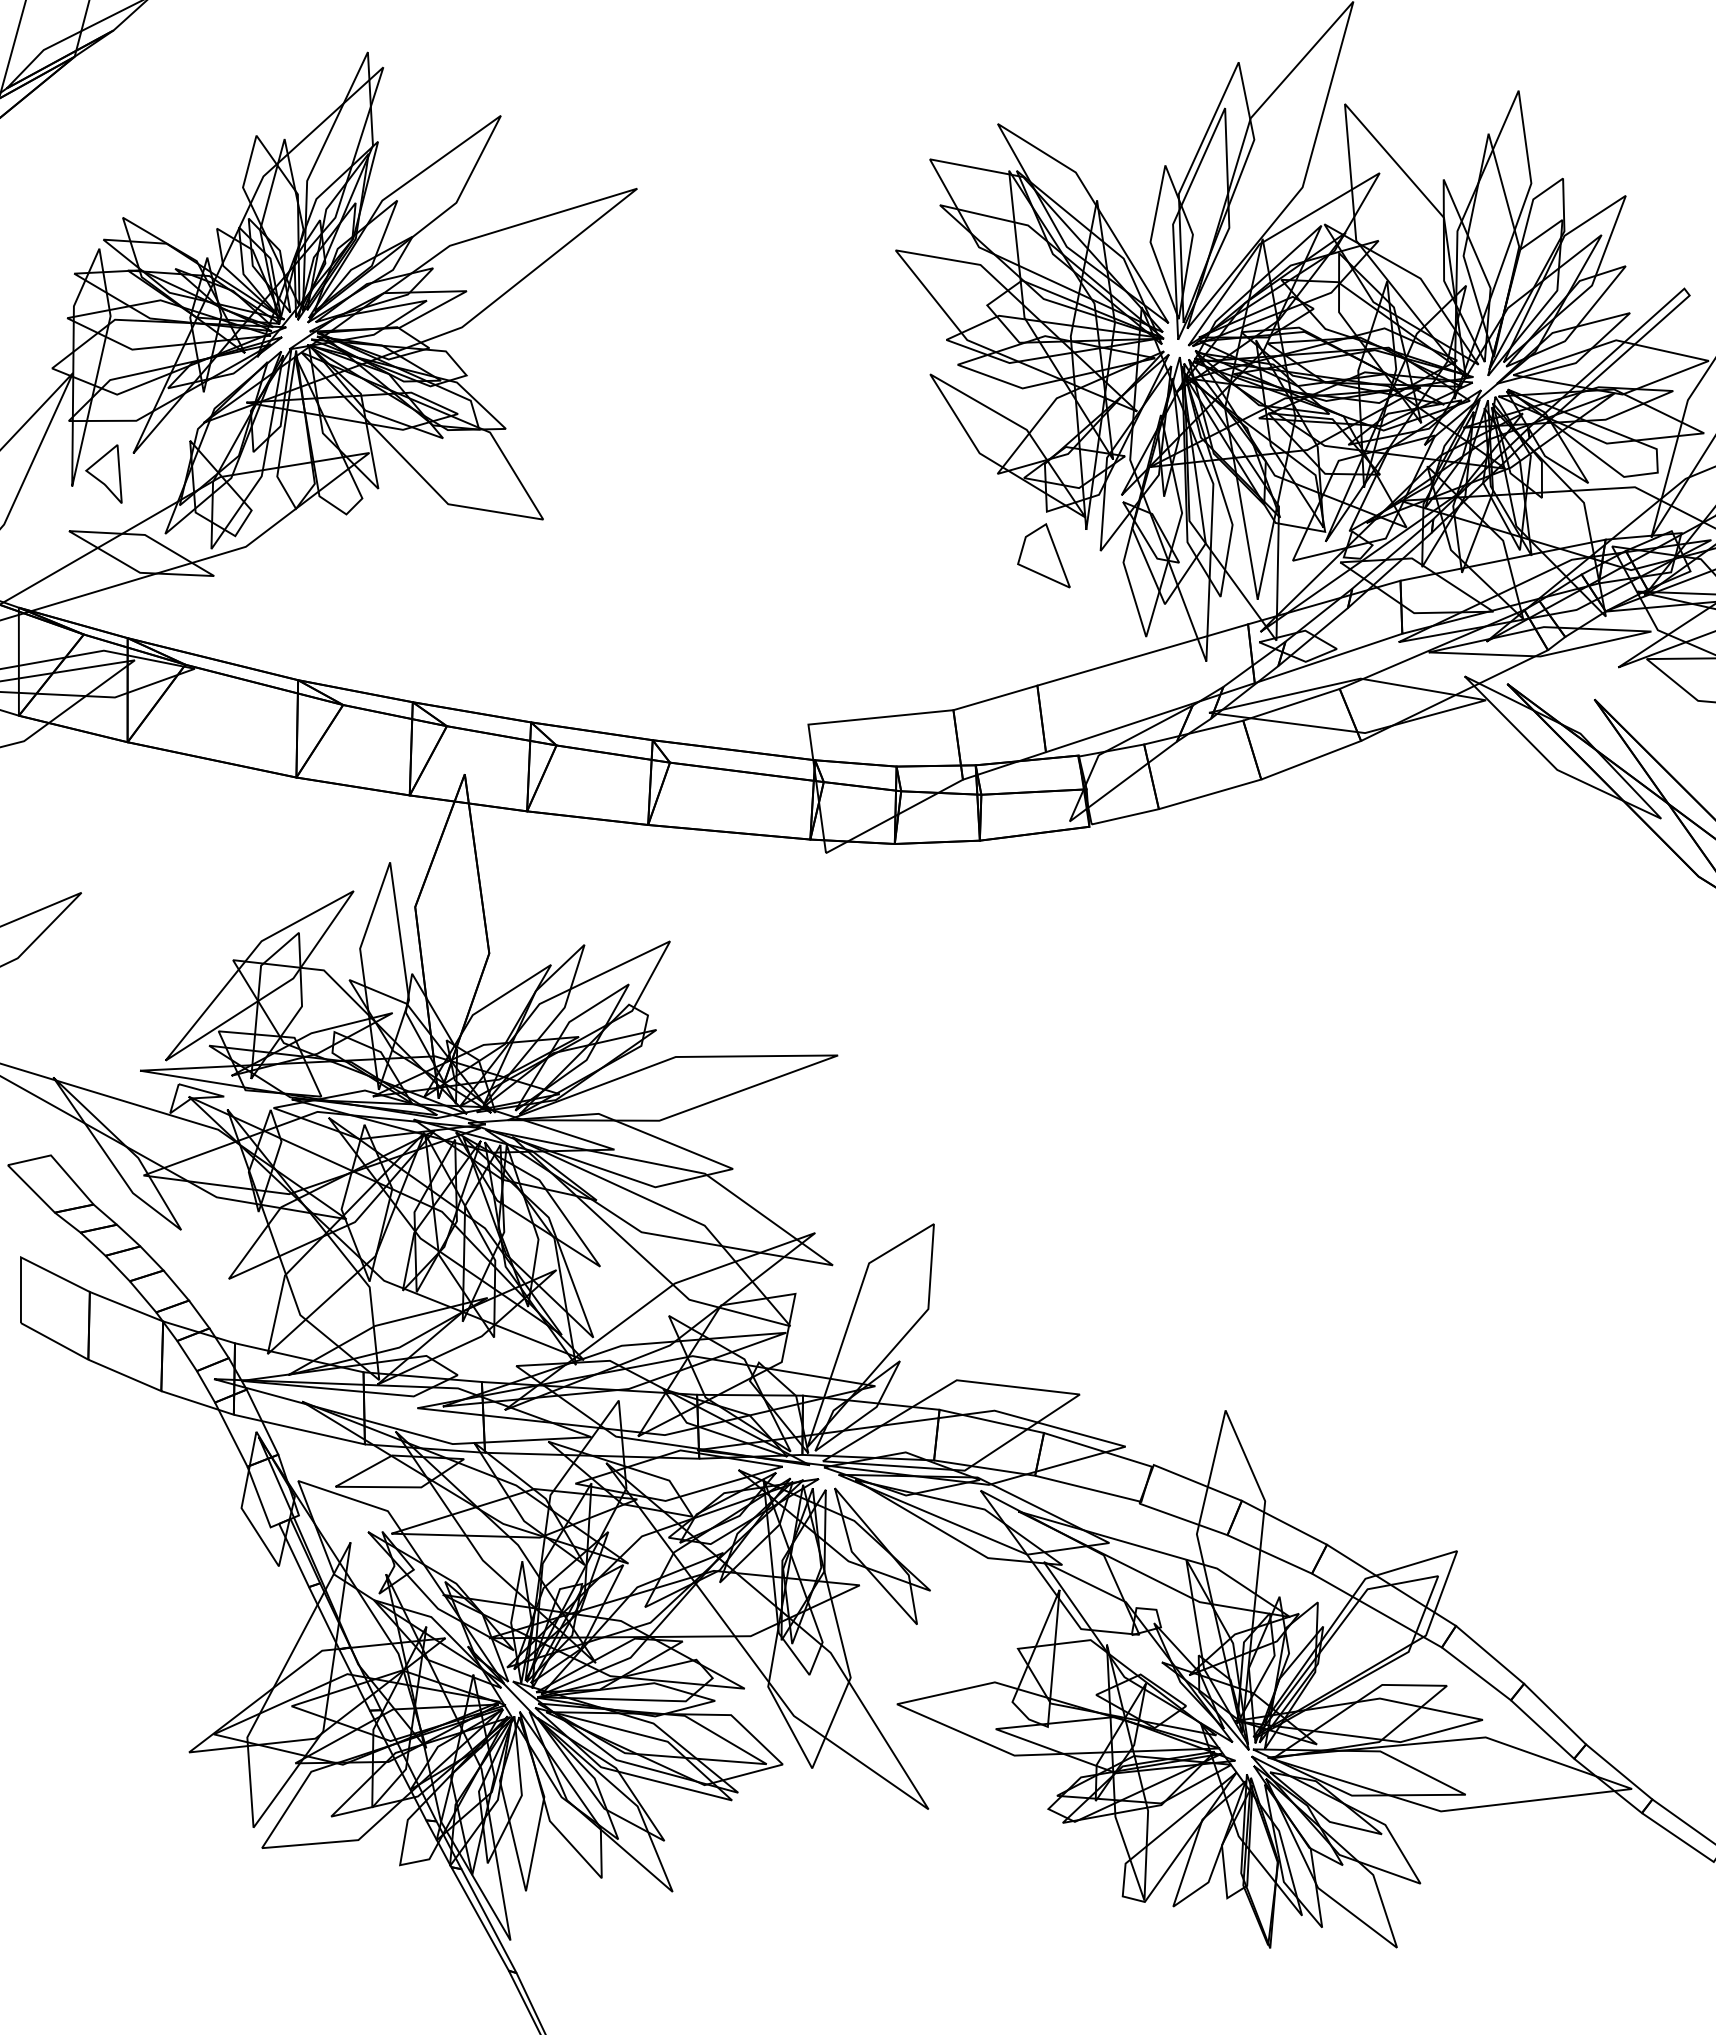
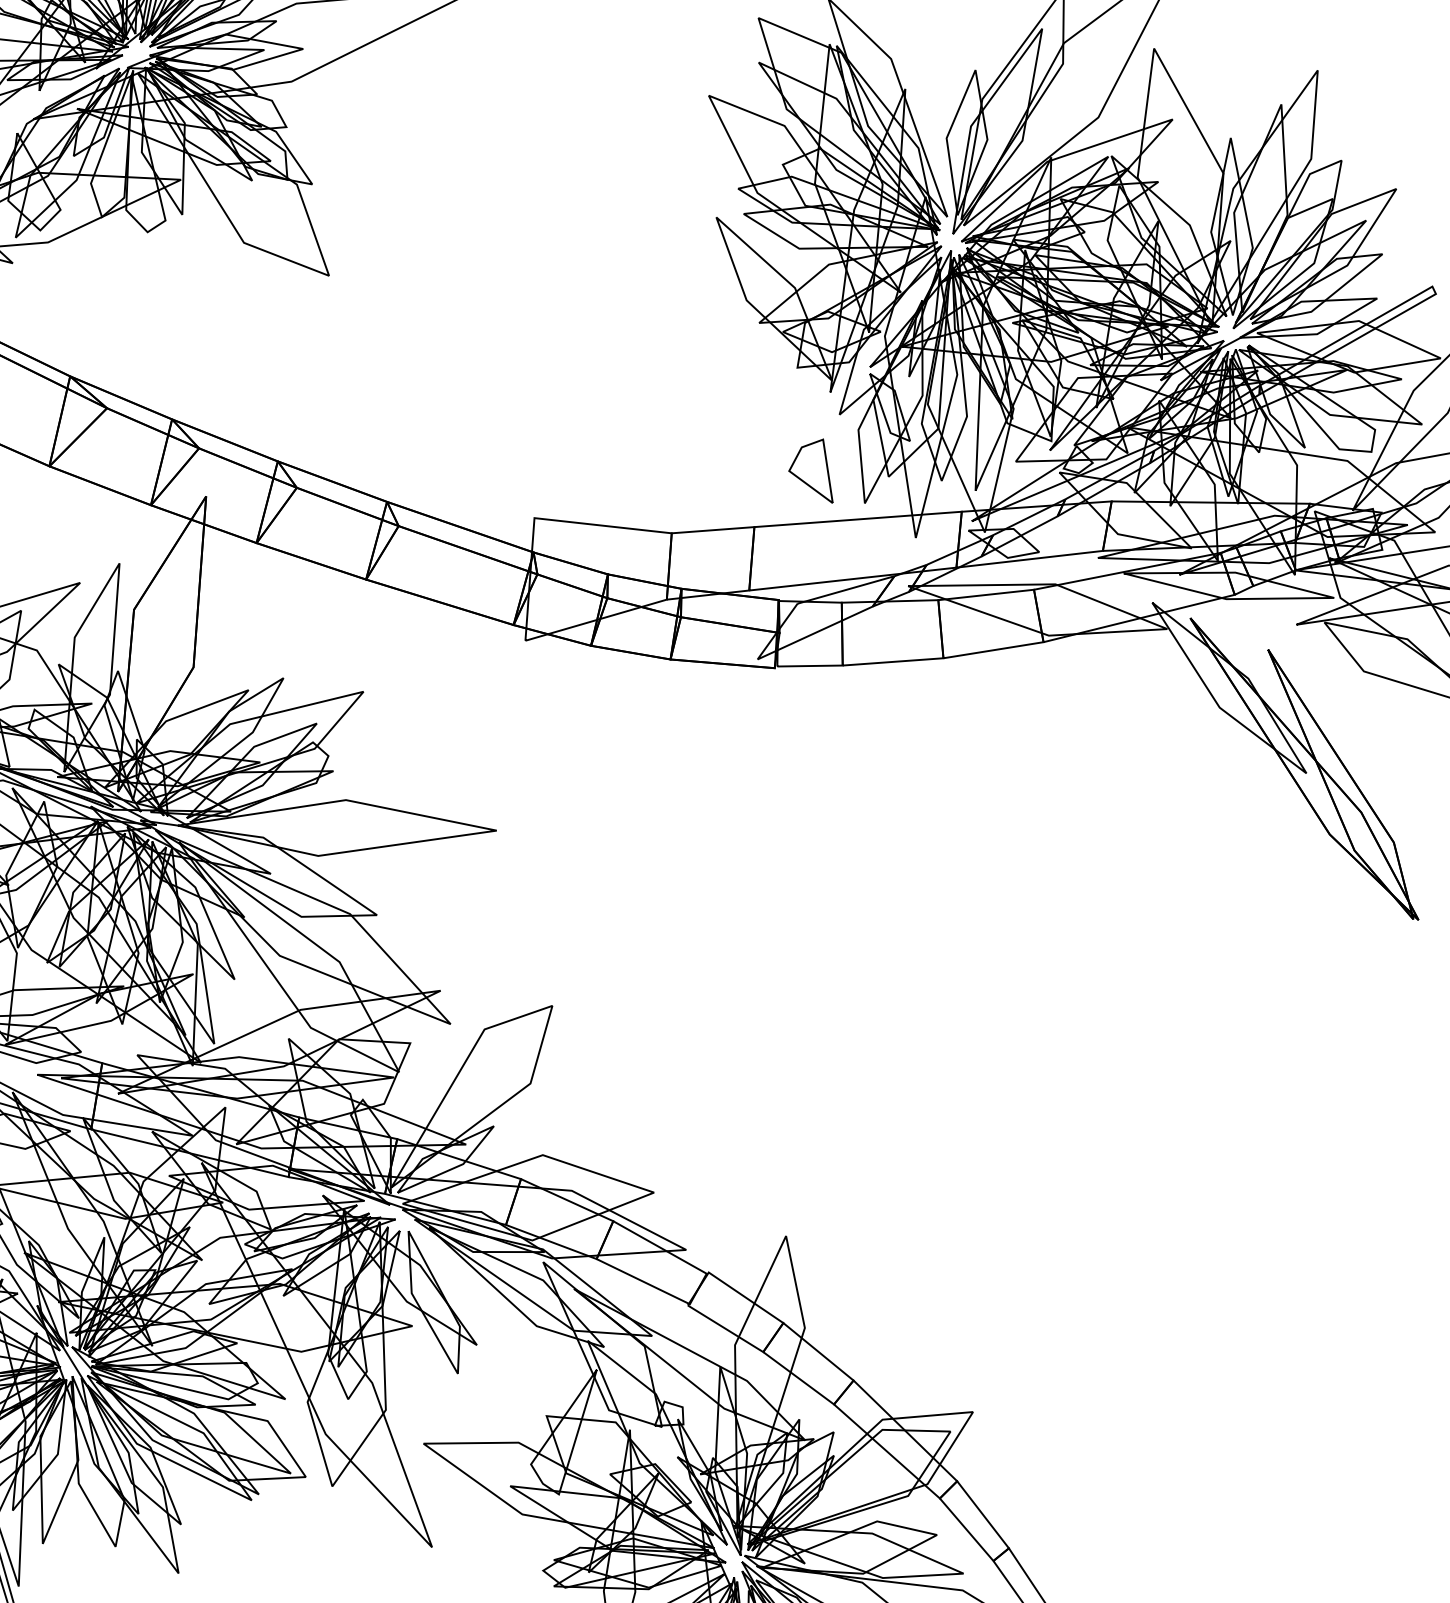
part: (1043, 555) -> (814, 468), moved

